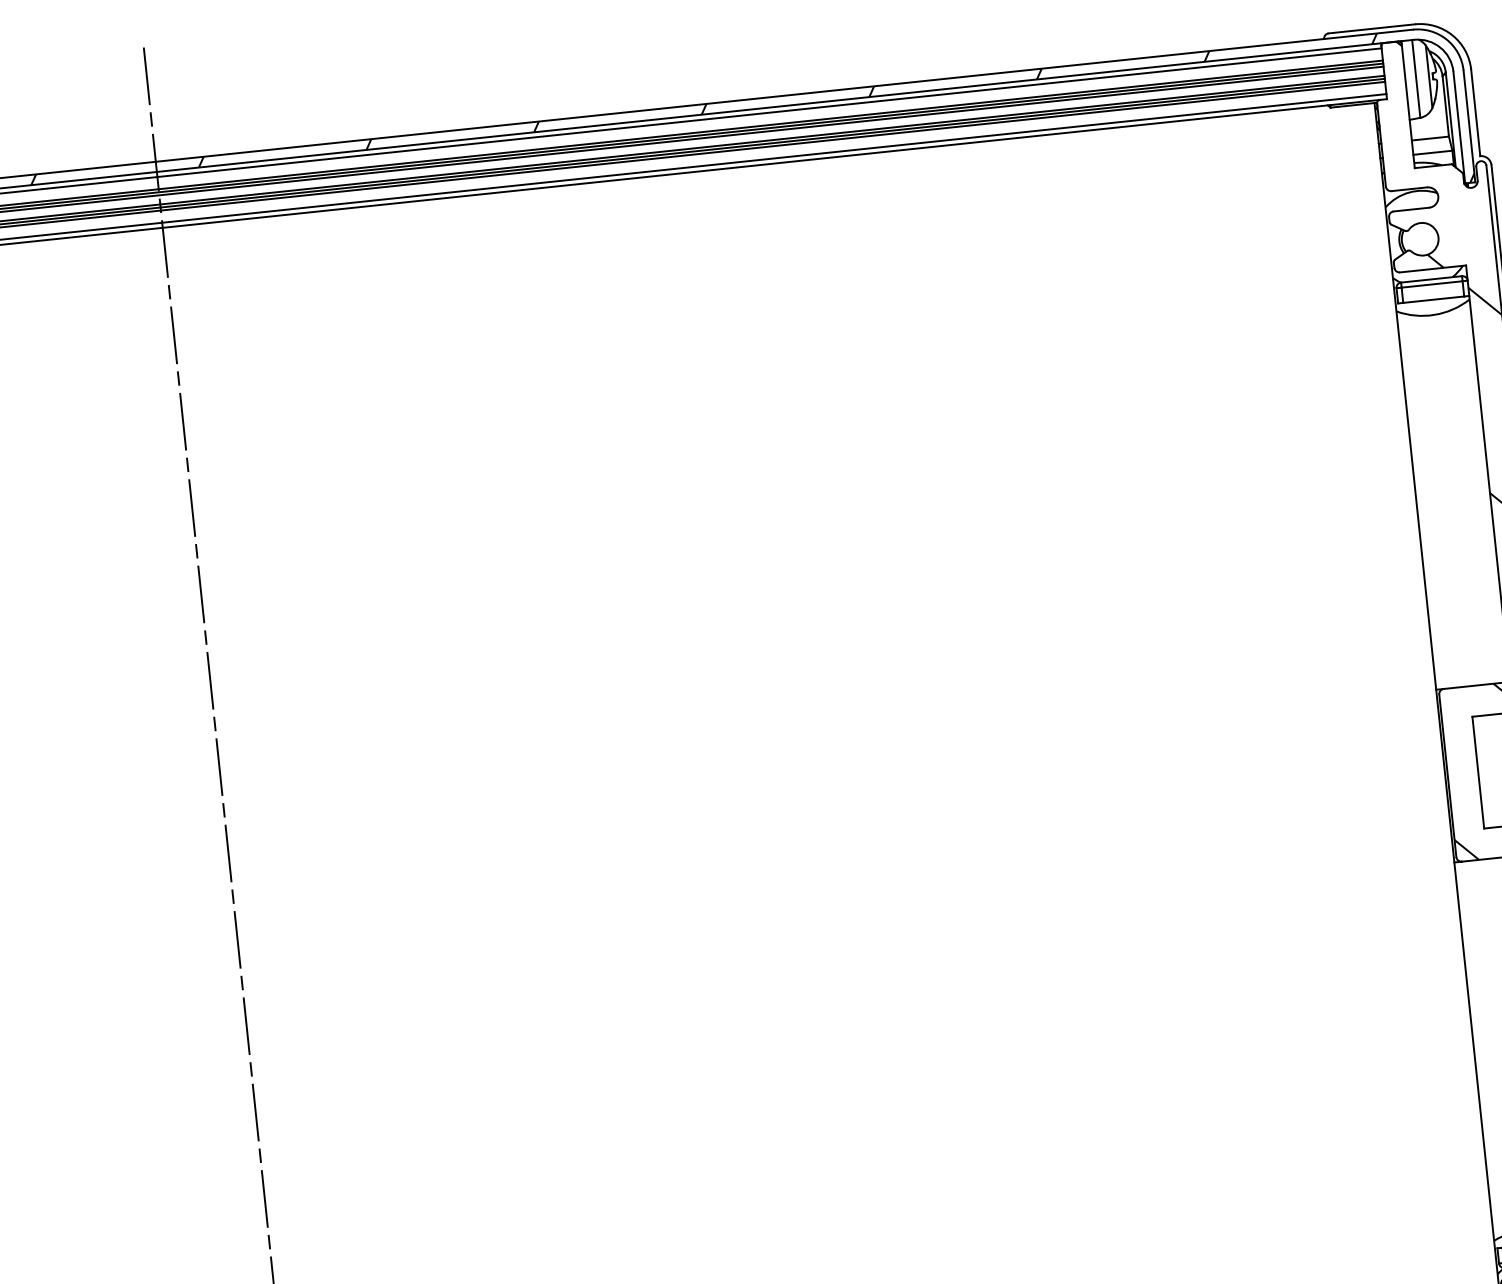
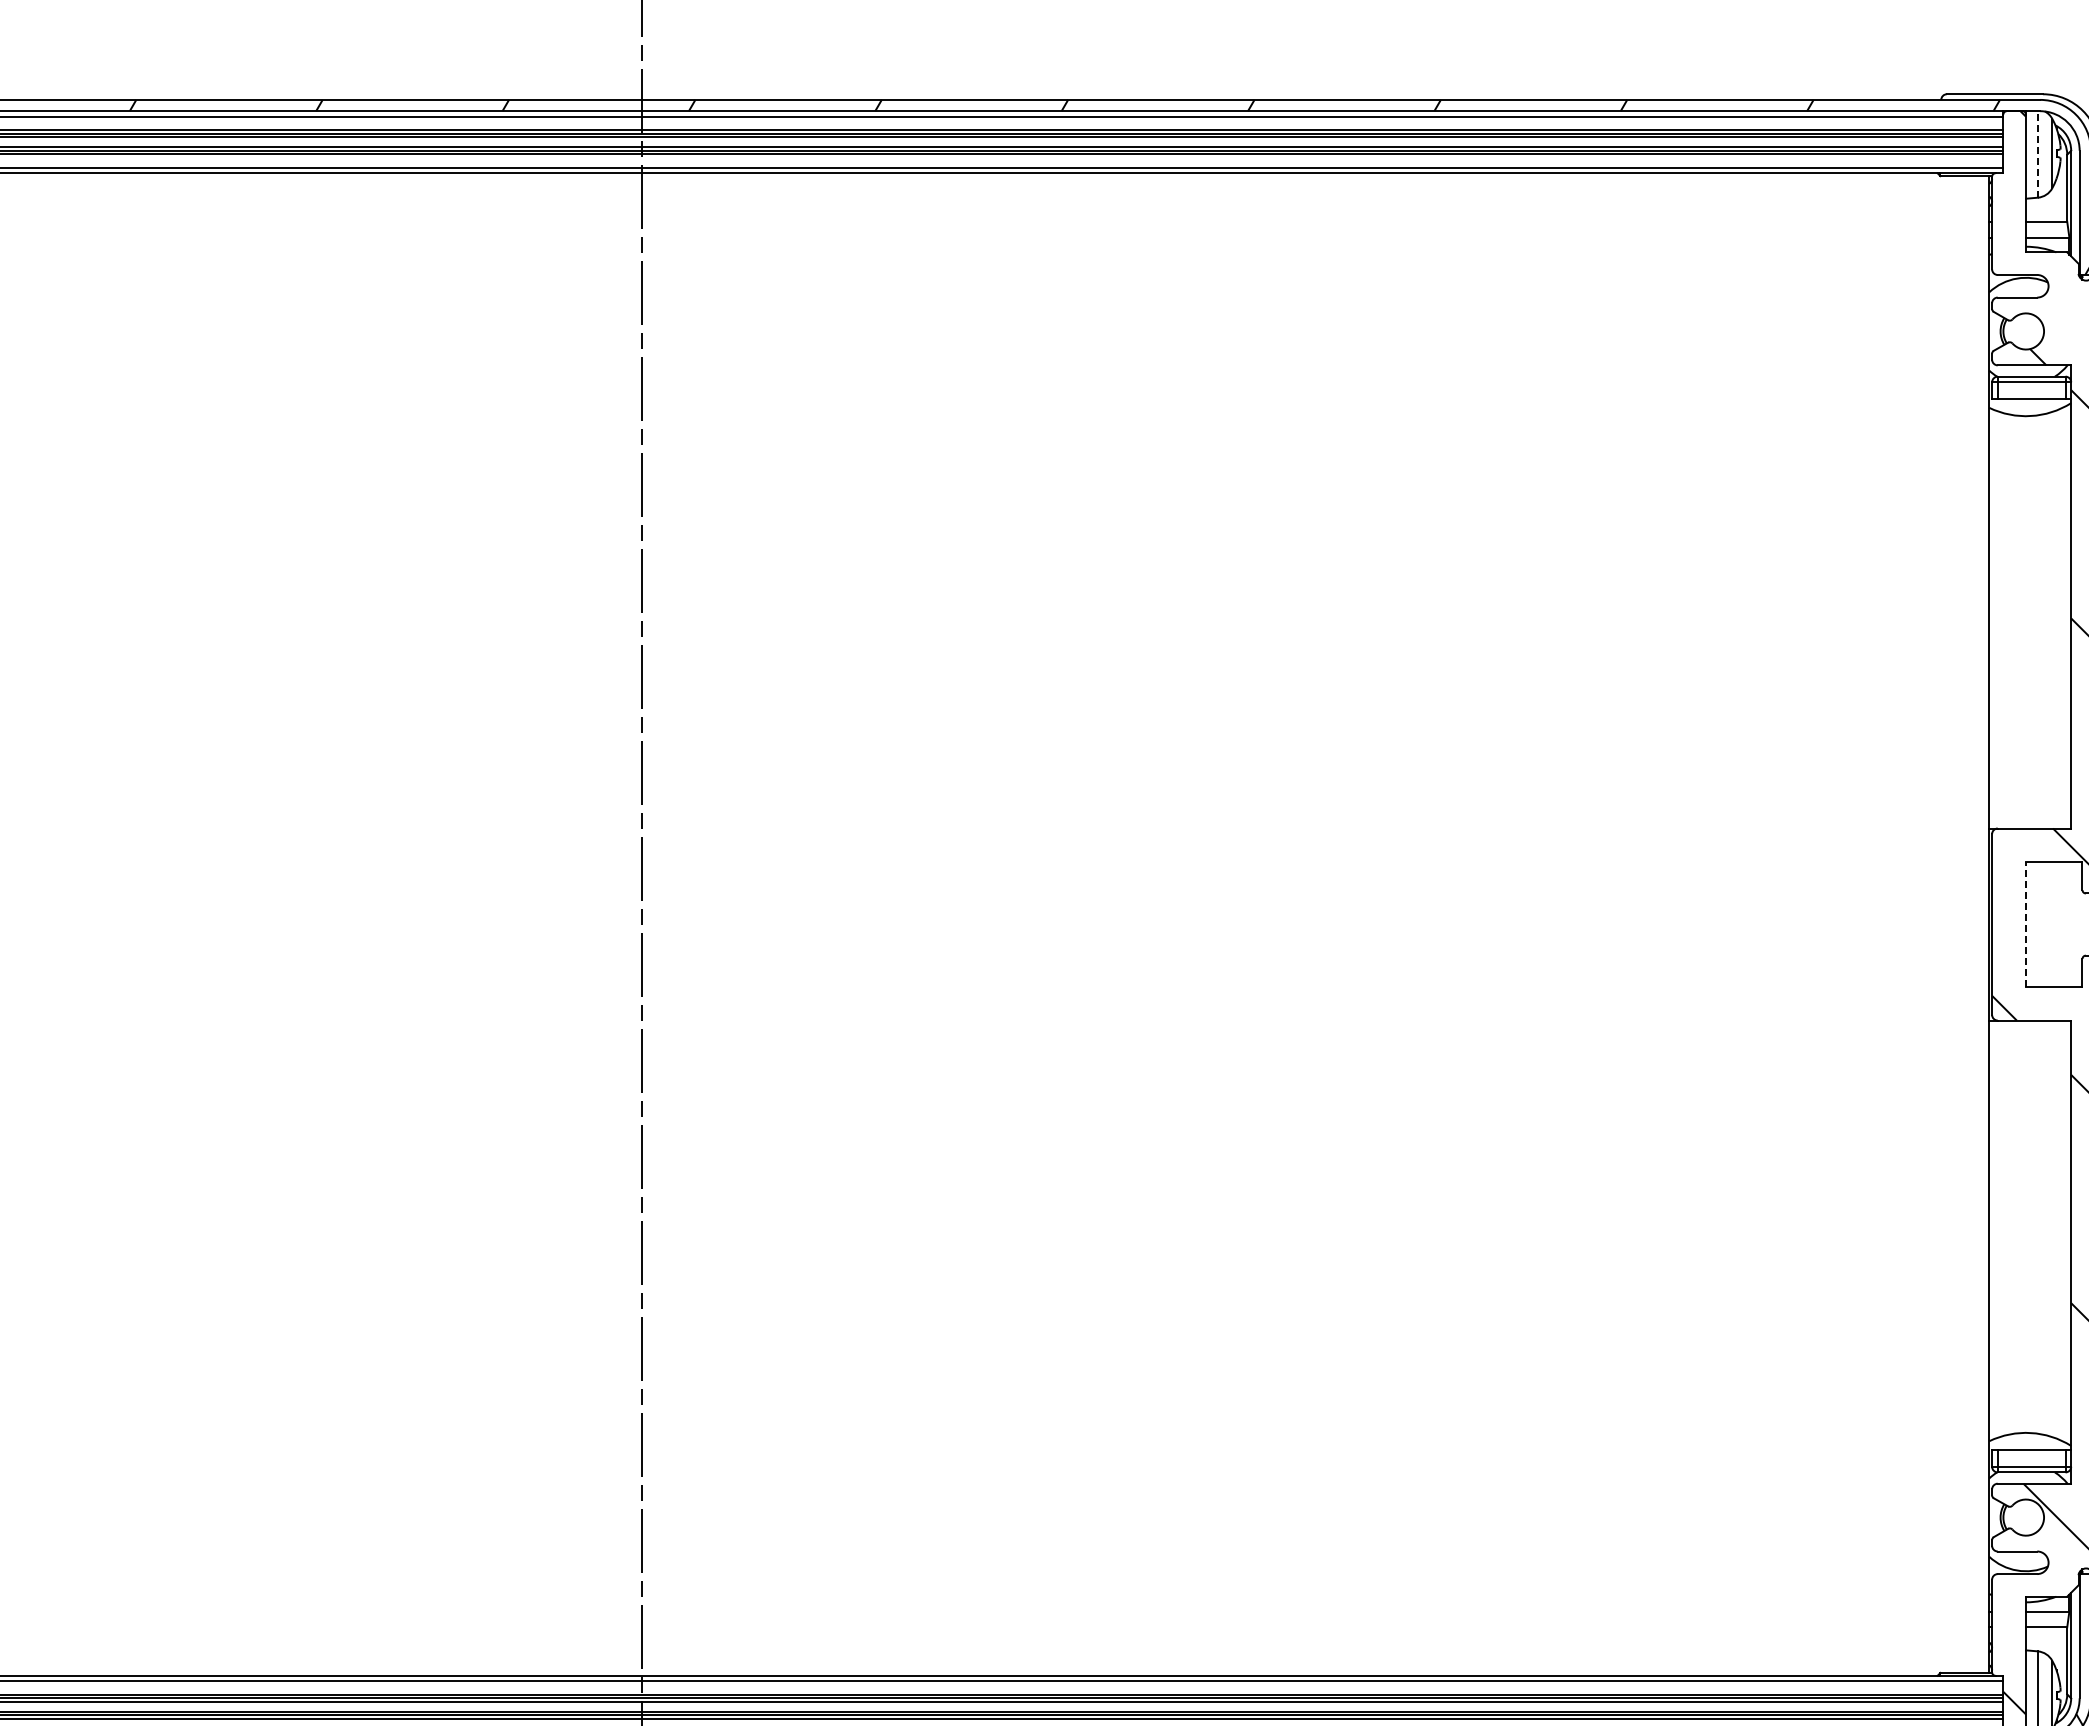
line: (1415, 78) -> (2037, 153), solid -> dashed
line: (1477, 772) -> (2025, 924), solid -> dashed

